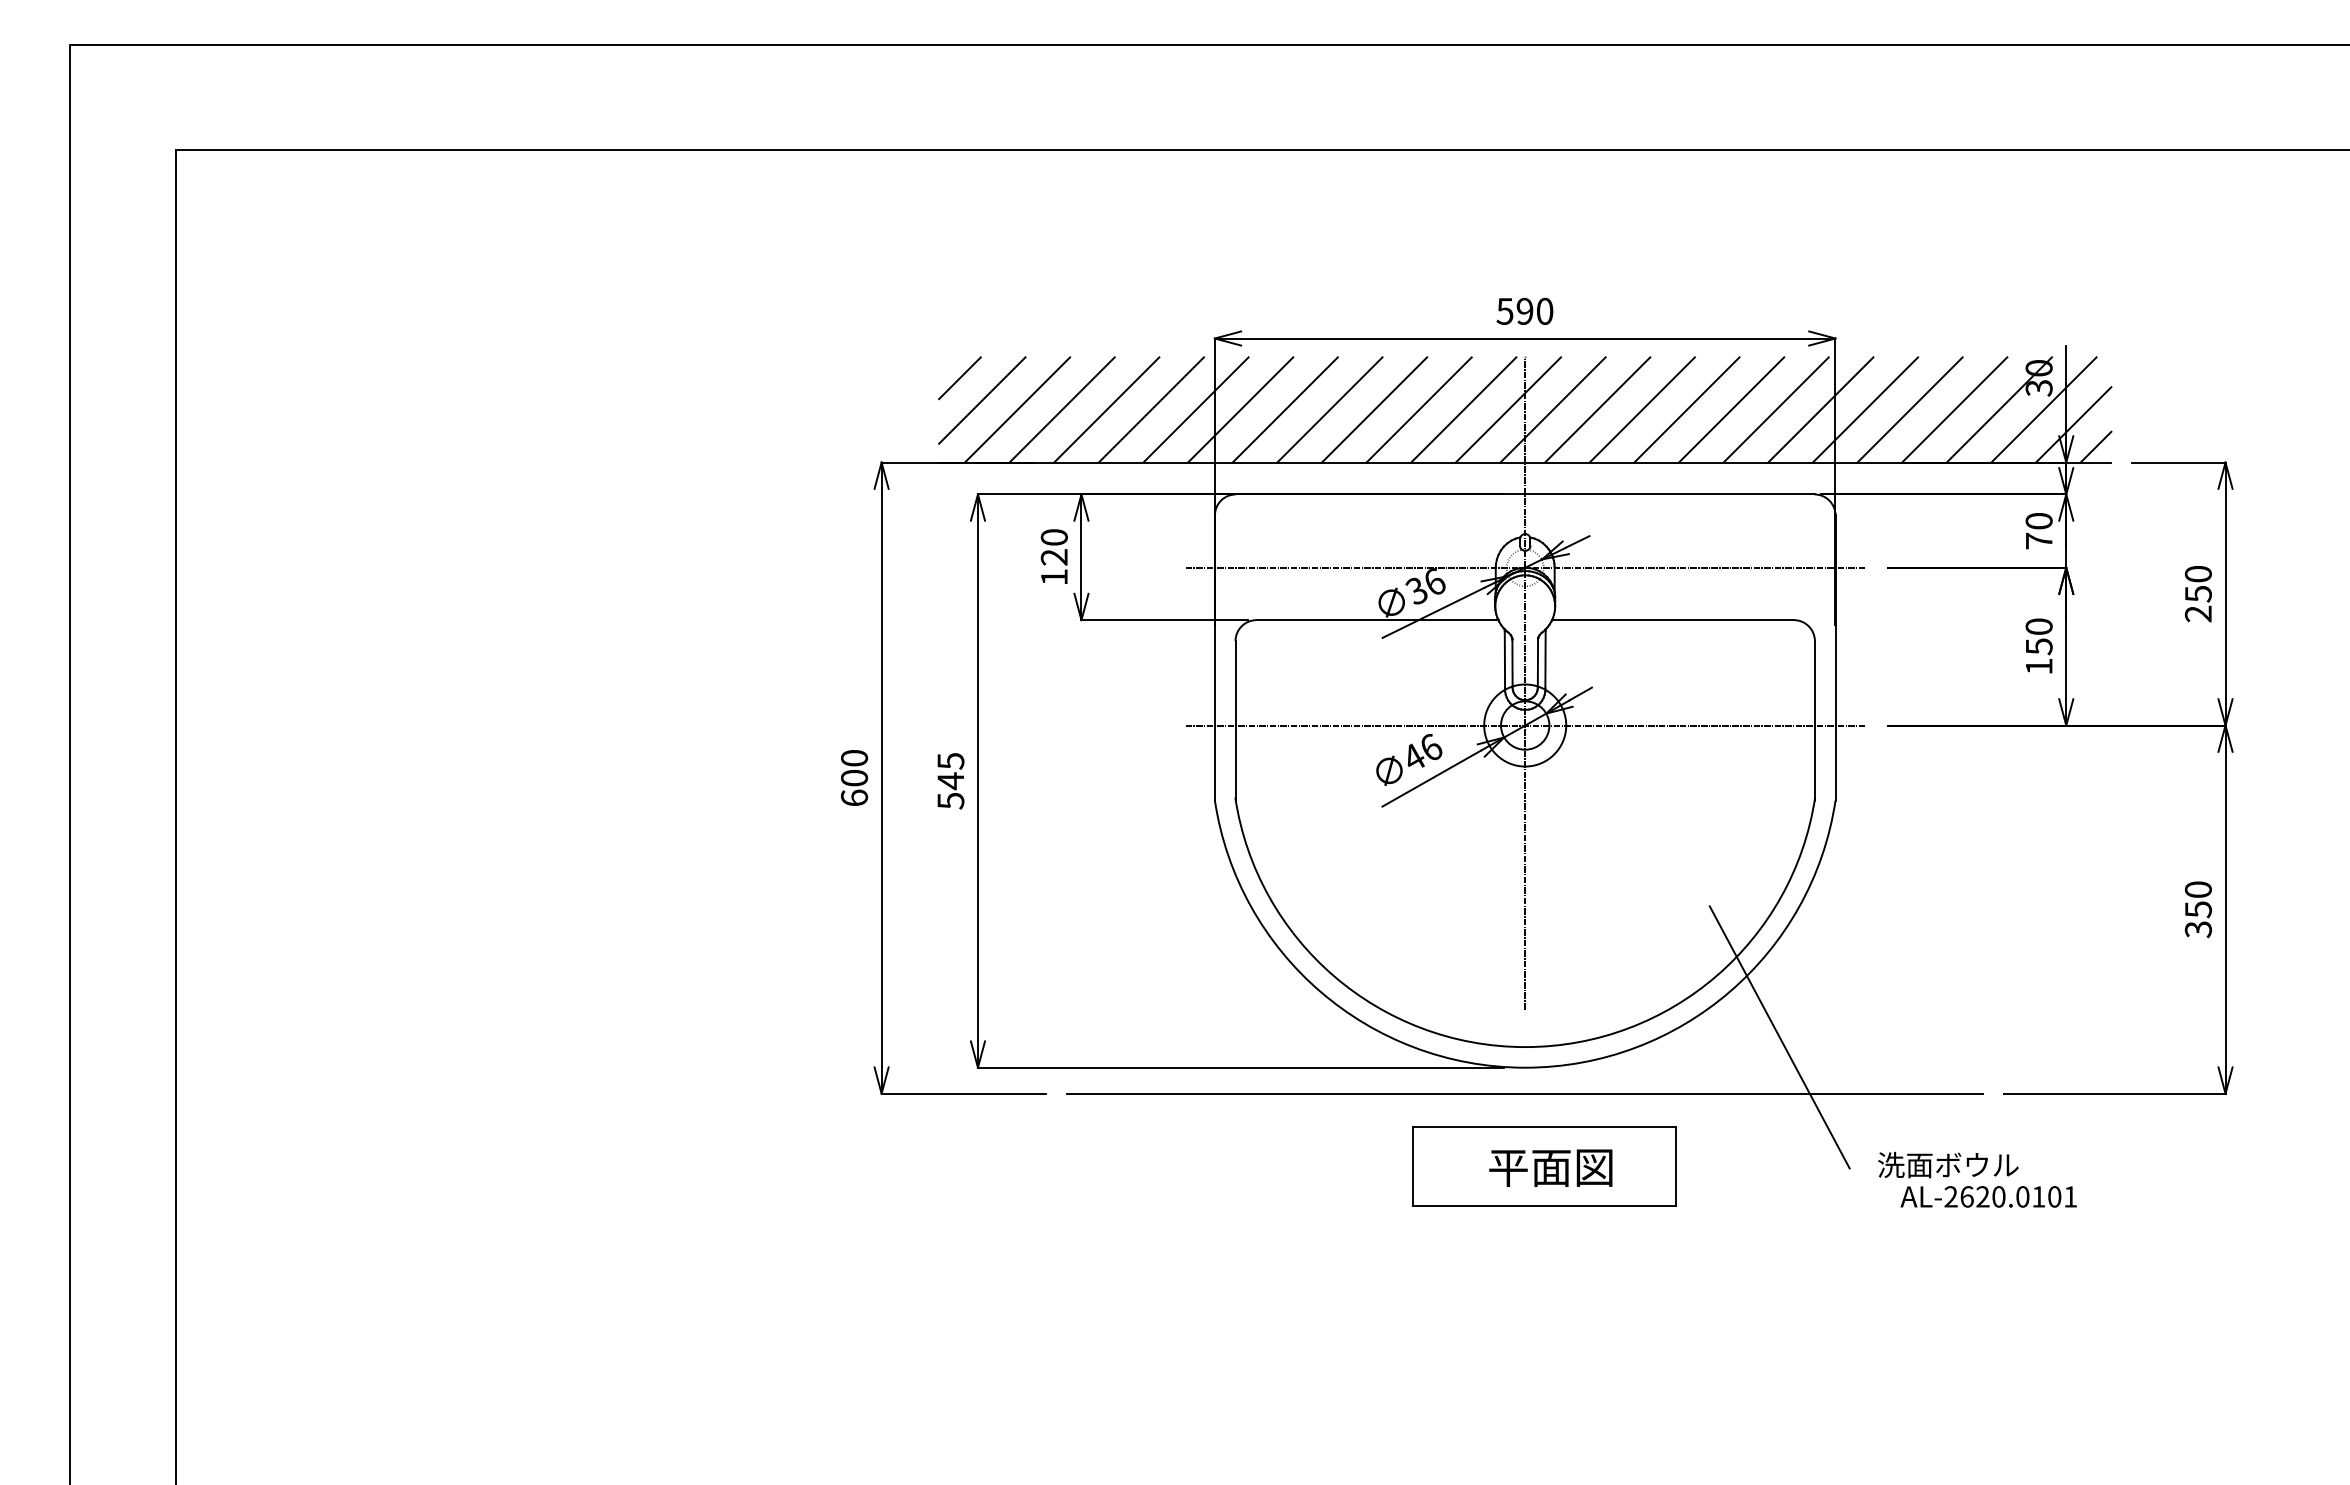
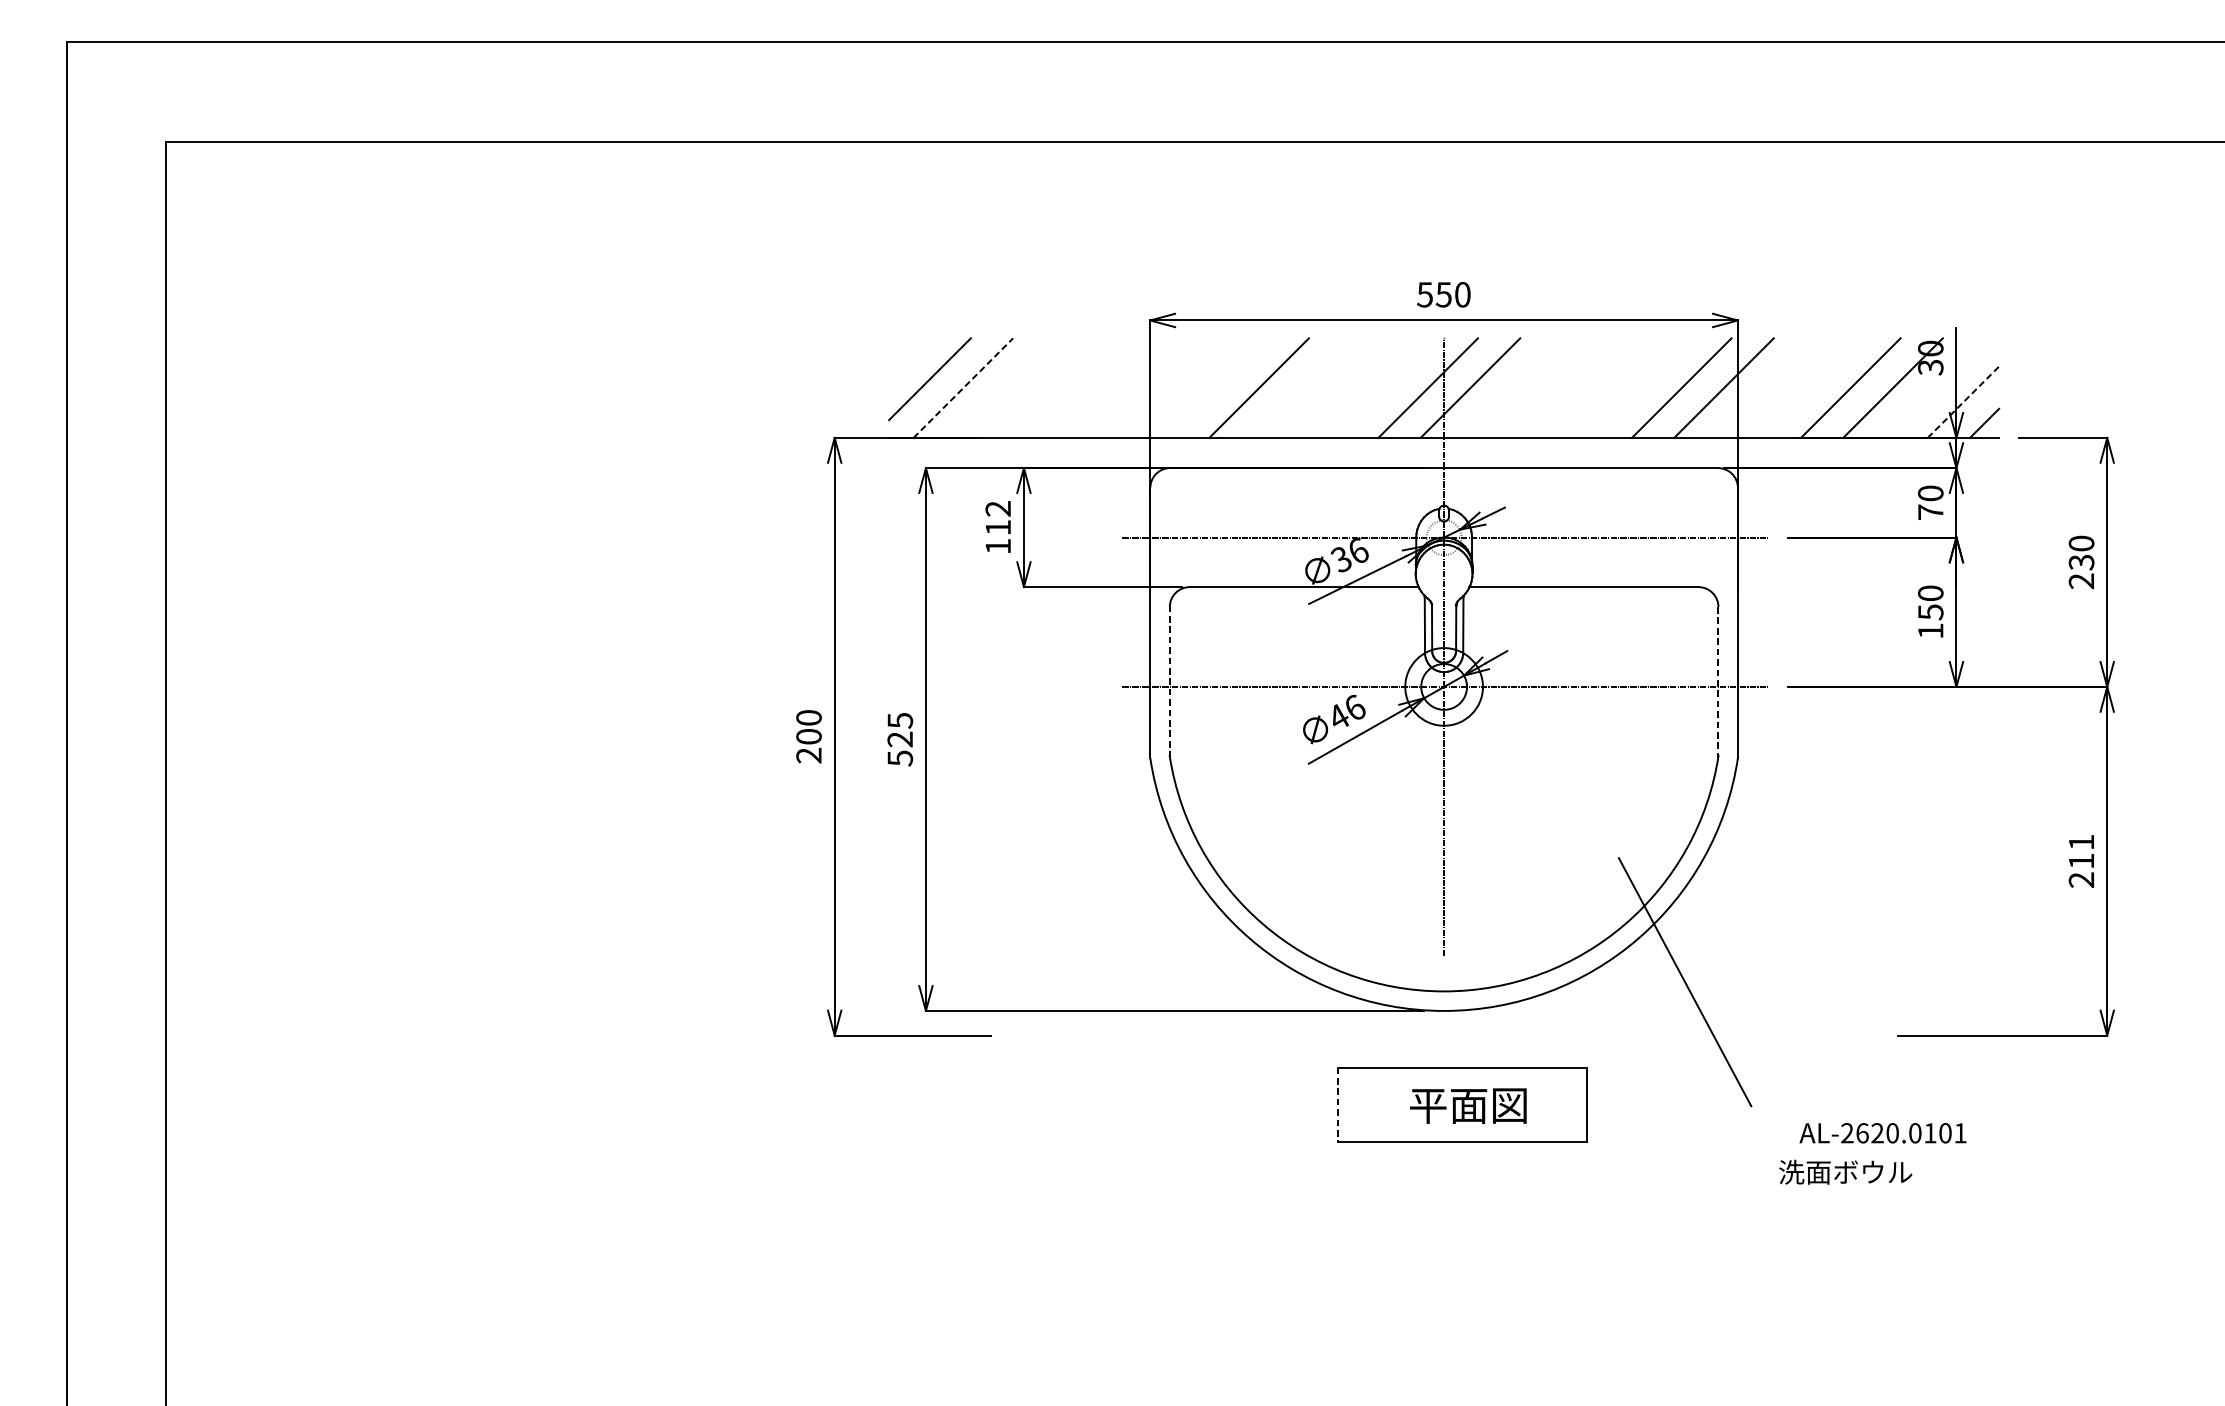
text: (1524, 310) -> (1443, 293), 590 -> 550
line: (959, 378) -> (908, 358), removed
line: (1017, 409) -> (963, 387), solid -> dashed
line: (1061, 409) -> (1005, 387), removed
line: (1106, 409) -> (1047, 387), removed
line: (1150, 409) -> (1089, 387), removed
line: (1195, 409) -> (1131, 387), removed
line: (1240, 409) -> (1174, 387), removed
line: (1284, 409) -> (1216, 387), removed
line: (1374, 409) -> (1301, 387), removed
line: (1418, 409) -> (1343, 387), removed
line: (1463, 409) -> (1385, 387), removed
line: (1597, 409) -> (1512, 387), removed
line: (1641, 409) -> (1554, 387), removed
line: (1686, 409) -> (1596, 387), removed
line: (1731, 409) -> (1639, 387), removed
line: (1865, 409) -> (1766, 387), removed
line: (1909, 409) -> (1807, 387), removed
line: (2043, 409) -> (1934, 387), removed
line: (2074, 424) -> (1964, 401), solid -> dashed
text: (1053, 547) -> (997, 518), 120 -> 112
text: (2197, 593) -> (2080, 561), 250 -> 230
line: (1235, 720) -> (1169, 682), solid -> dashed
line: (1814, 720) -> (1718, 682), solid -> dashed
text: (950, 781) -> (899, 739), 545 -> 525
text: (854, 797) -> (809, 755), 600 -> 200
text: (2197, 909) -> (2080, 861), 350 -> 211
line: (1525, 1093) -> (1444, 1035), removed
text: (1948, 1164) -> (1845, 1171), moved
line: (1413, 1167) -> (1338, 1105), solid -> dashed

